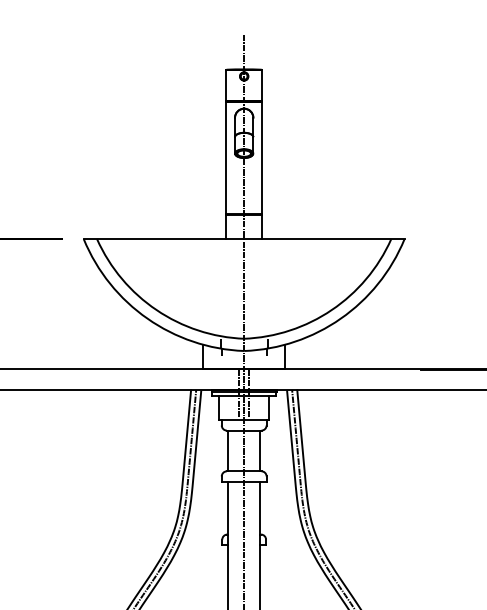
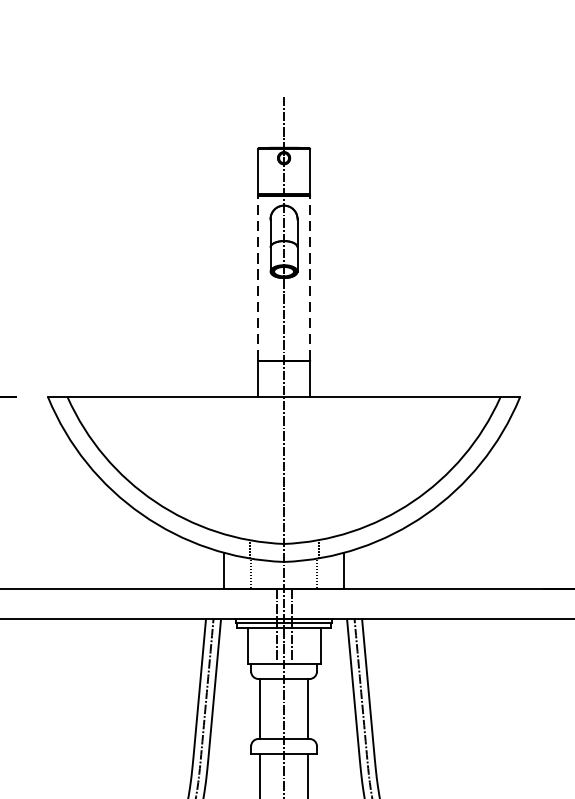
line: (226, 158) -> (258, 278), solid -> dashed
line: (262, 158) -> (311, 278), solid -> dashed

